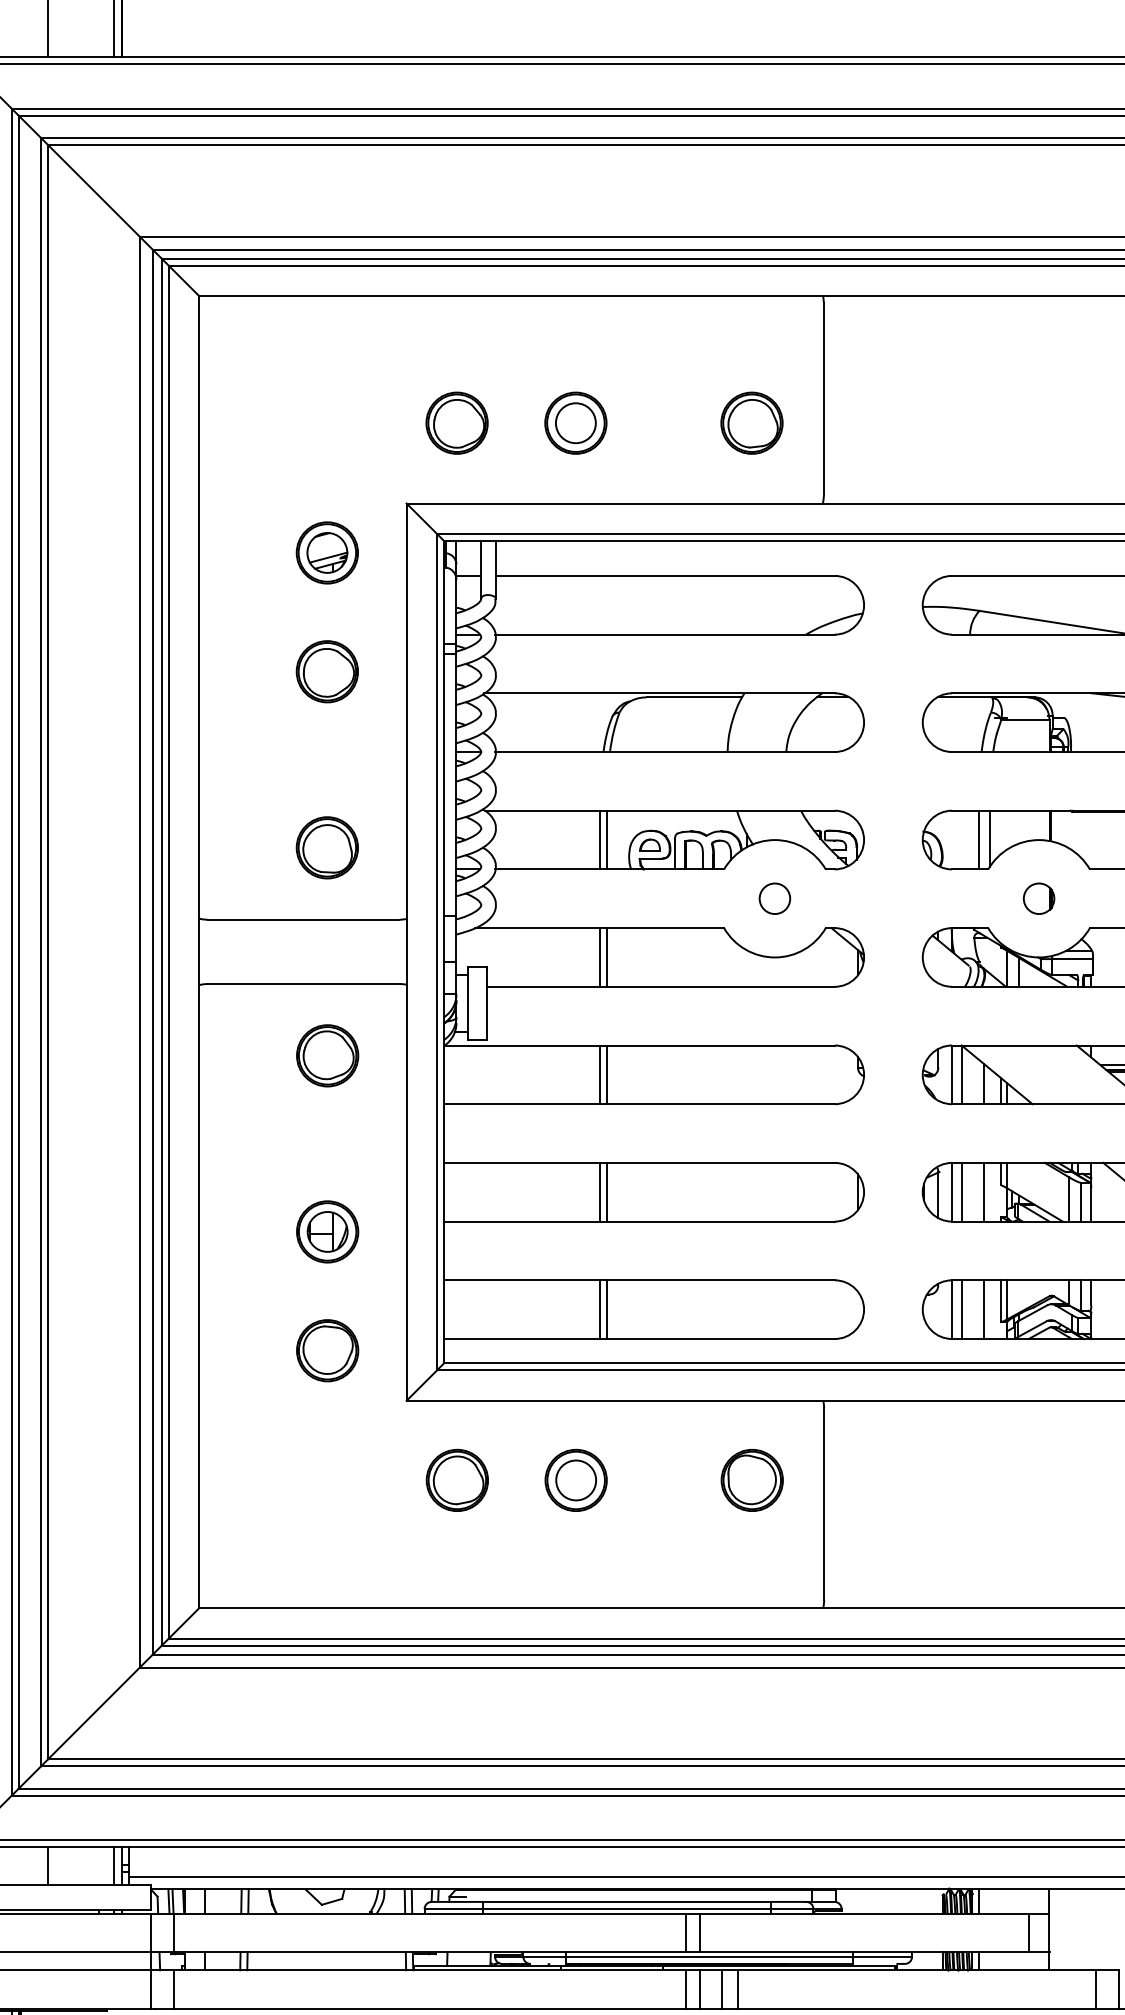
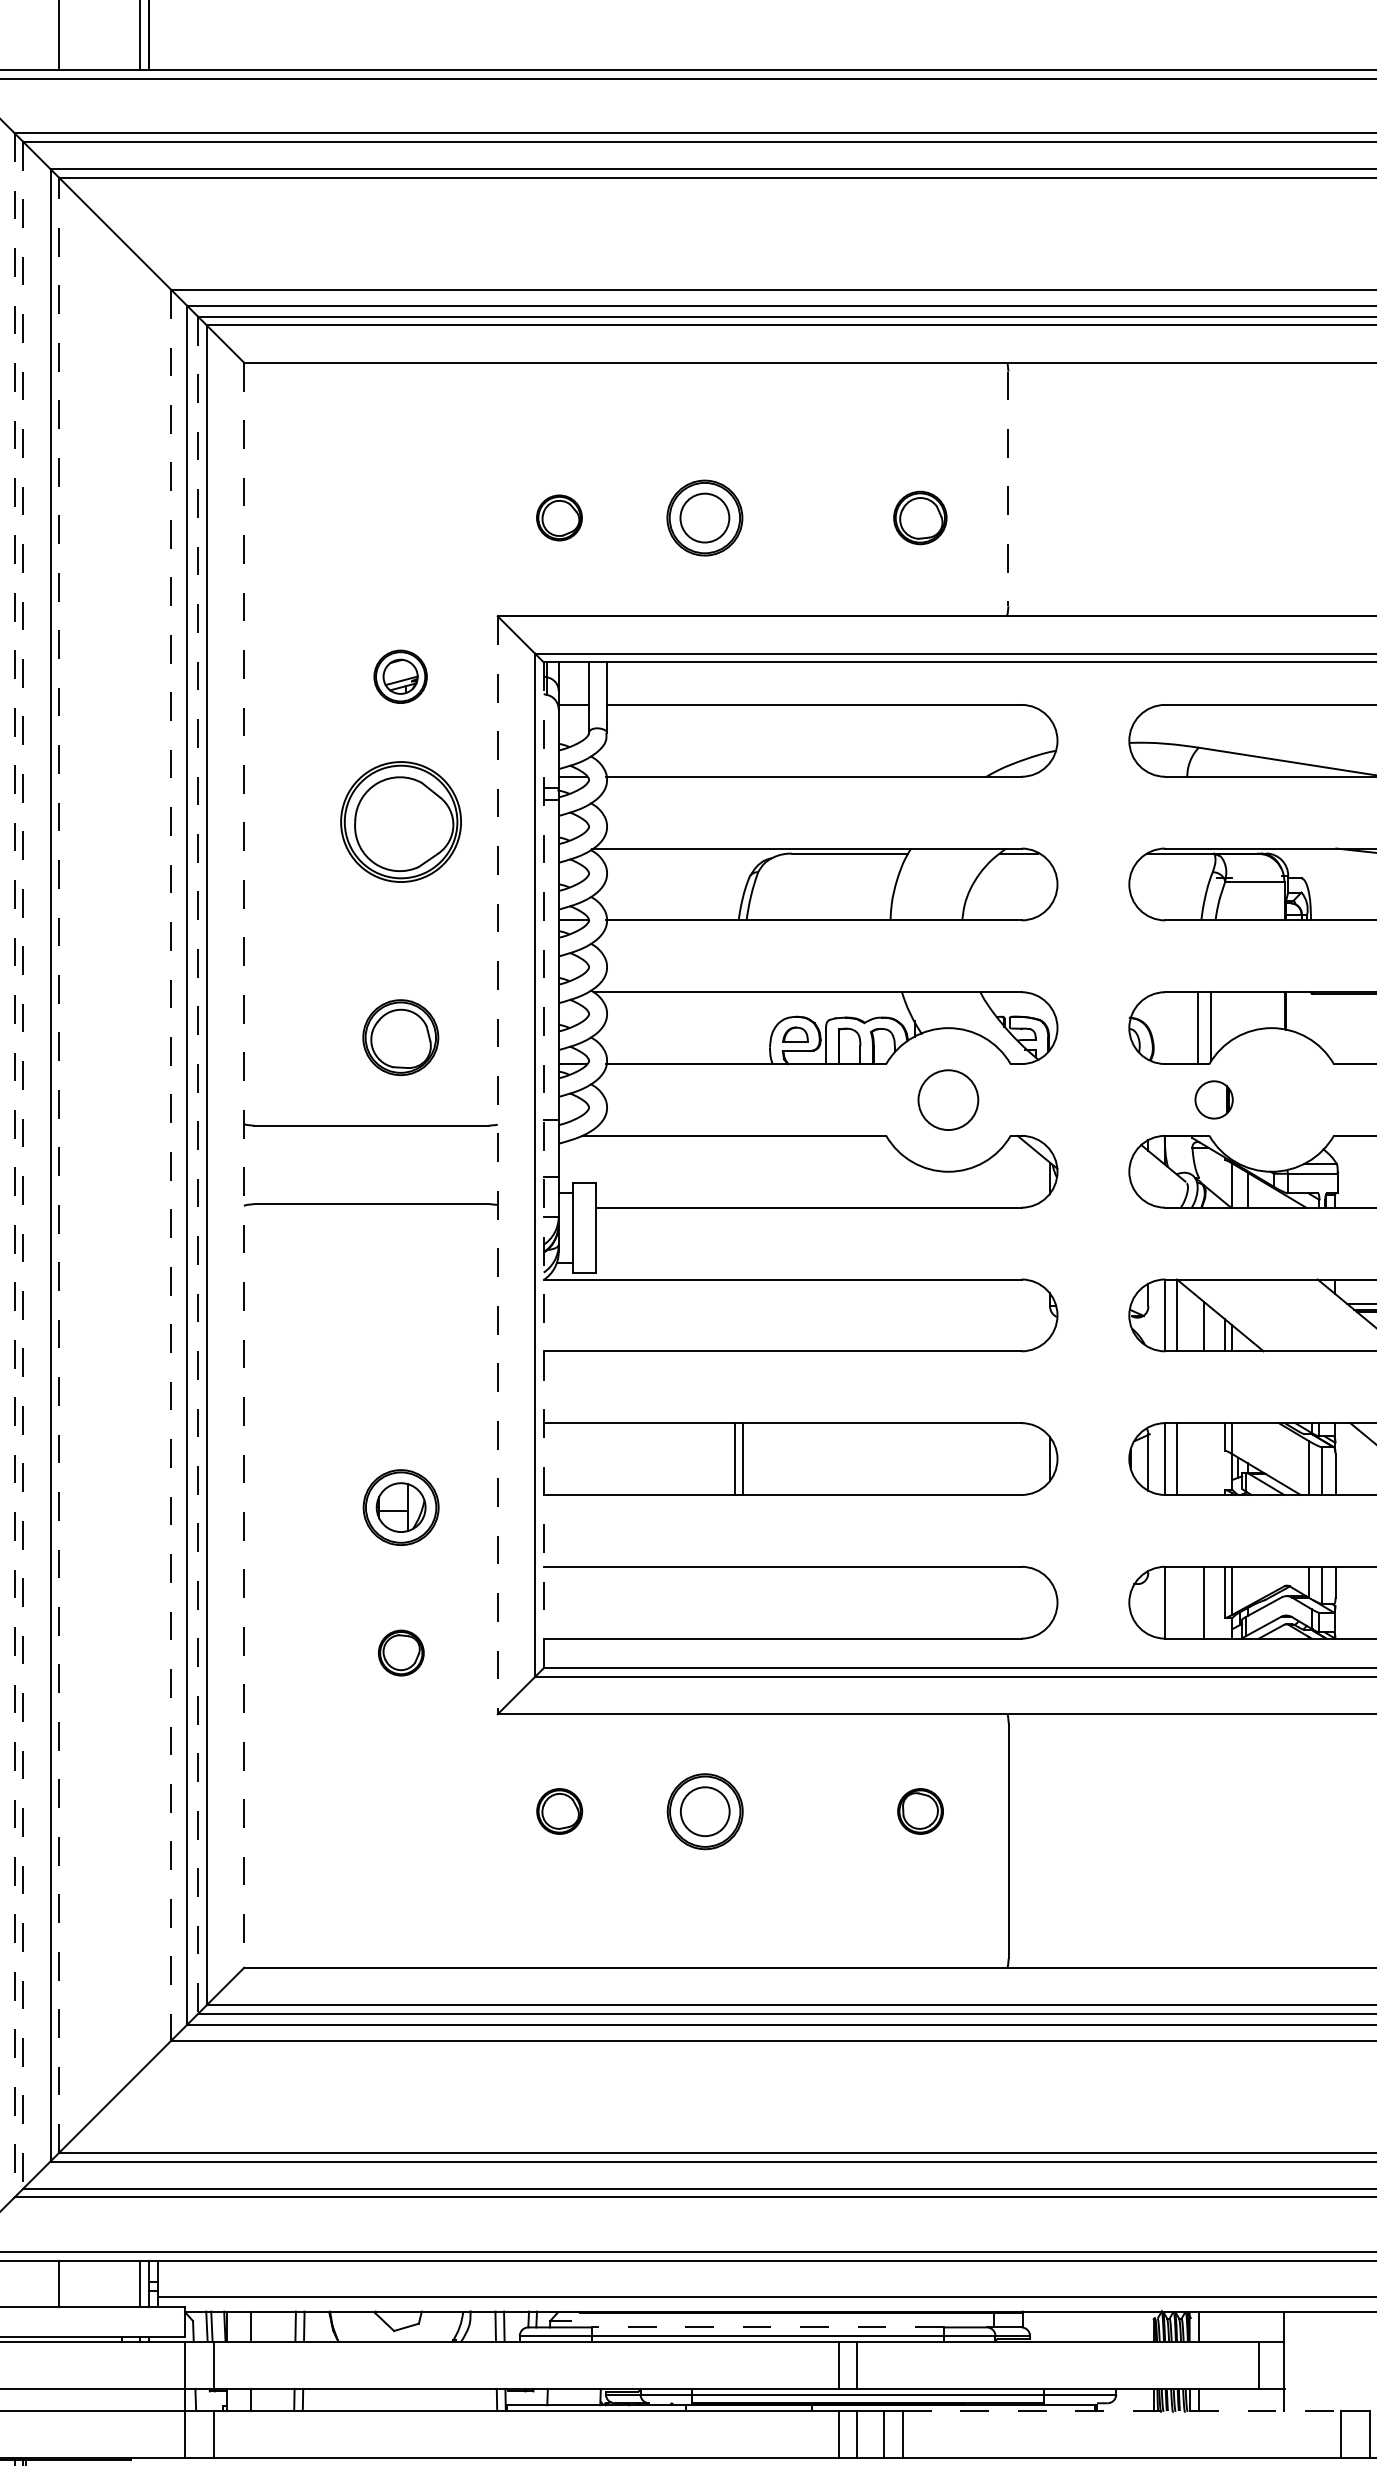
line: (823, 399) -> (1007, 489), solid -> dashed
part: (456, 422) -> (558, 517), size x0.6
part: (751, 422) -> (919, 517), size x0.7
part: (326, 552) -> (399, 676), size x0.7
part: (326, 671) -> (399, 821), size x1.6
line: (600, 839) -> (734, 1027), removed
line: (607, 839) -> (743, 1027), removed
circle: (774, 898) -> (947, 1099), size x1.6
part: (1039, 898) -> (1214, 1099), moved
line: (48, 951) -> (59, 1164), solid -> dashed
line: (11, 952) -> (14, 1165), solid -> dashed
line: (18, 952) -> (22, 1165), solid -> dashed
line: (139, 952) -> (170, 1165), solid -> dashed
line: (161, 952) -> (197, 1165), solid -> dashed
line: (199, 952) -> (244, 1165), solid -> dashed
line: (406, 952) -> (497, 1165), solid -> dashed
line: (444, 952) -> (544, 1165), solid -> dashed
line: (600, 957) -> (734, 1171), removed
line: (607, 957) -> (743, 1171), removed
part: (327, 1055) -> (400, 1291), removed
line: (600, 1074) -> (734, 1314), removed
line: (607, 1074) -> (743, 1314), removed
line: (984, 1191) -> (1204, 1458), removed
line: (600, 1309) -> (734, 1602), removed
line: (607, 1309) -> (743, 1602), removed
line: (961, 1309) -> (1176, 1602), removed
part: (327, 1350) -> (400, 1652), size x0.6
part: (456, 1479) -> (558, 1810), size x0.6
part: (751, 1479) -> (919, 1810), size x0.6
line: (627, 1901) -> (768, 2326), solid -> dashed
line: (917, 1970) -> (1122, 2411), solid -> dashed

